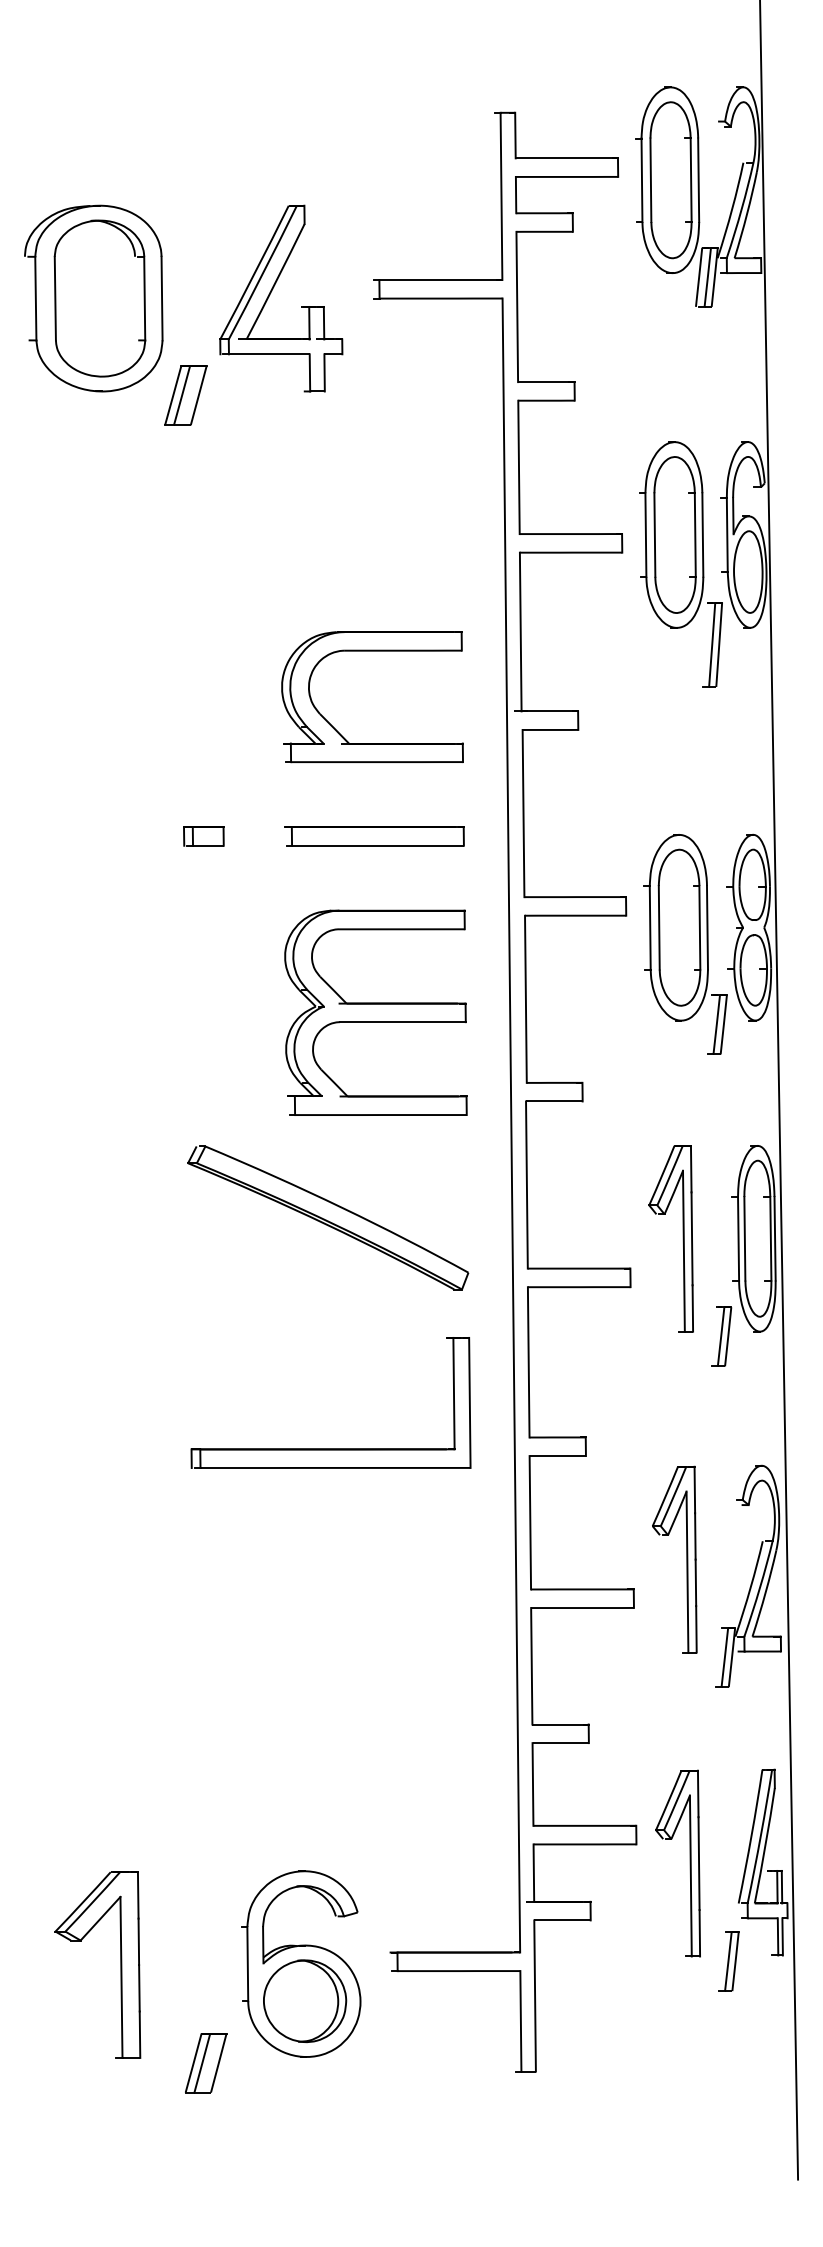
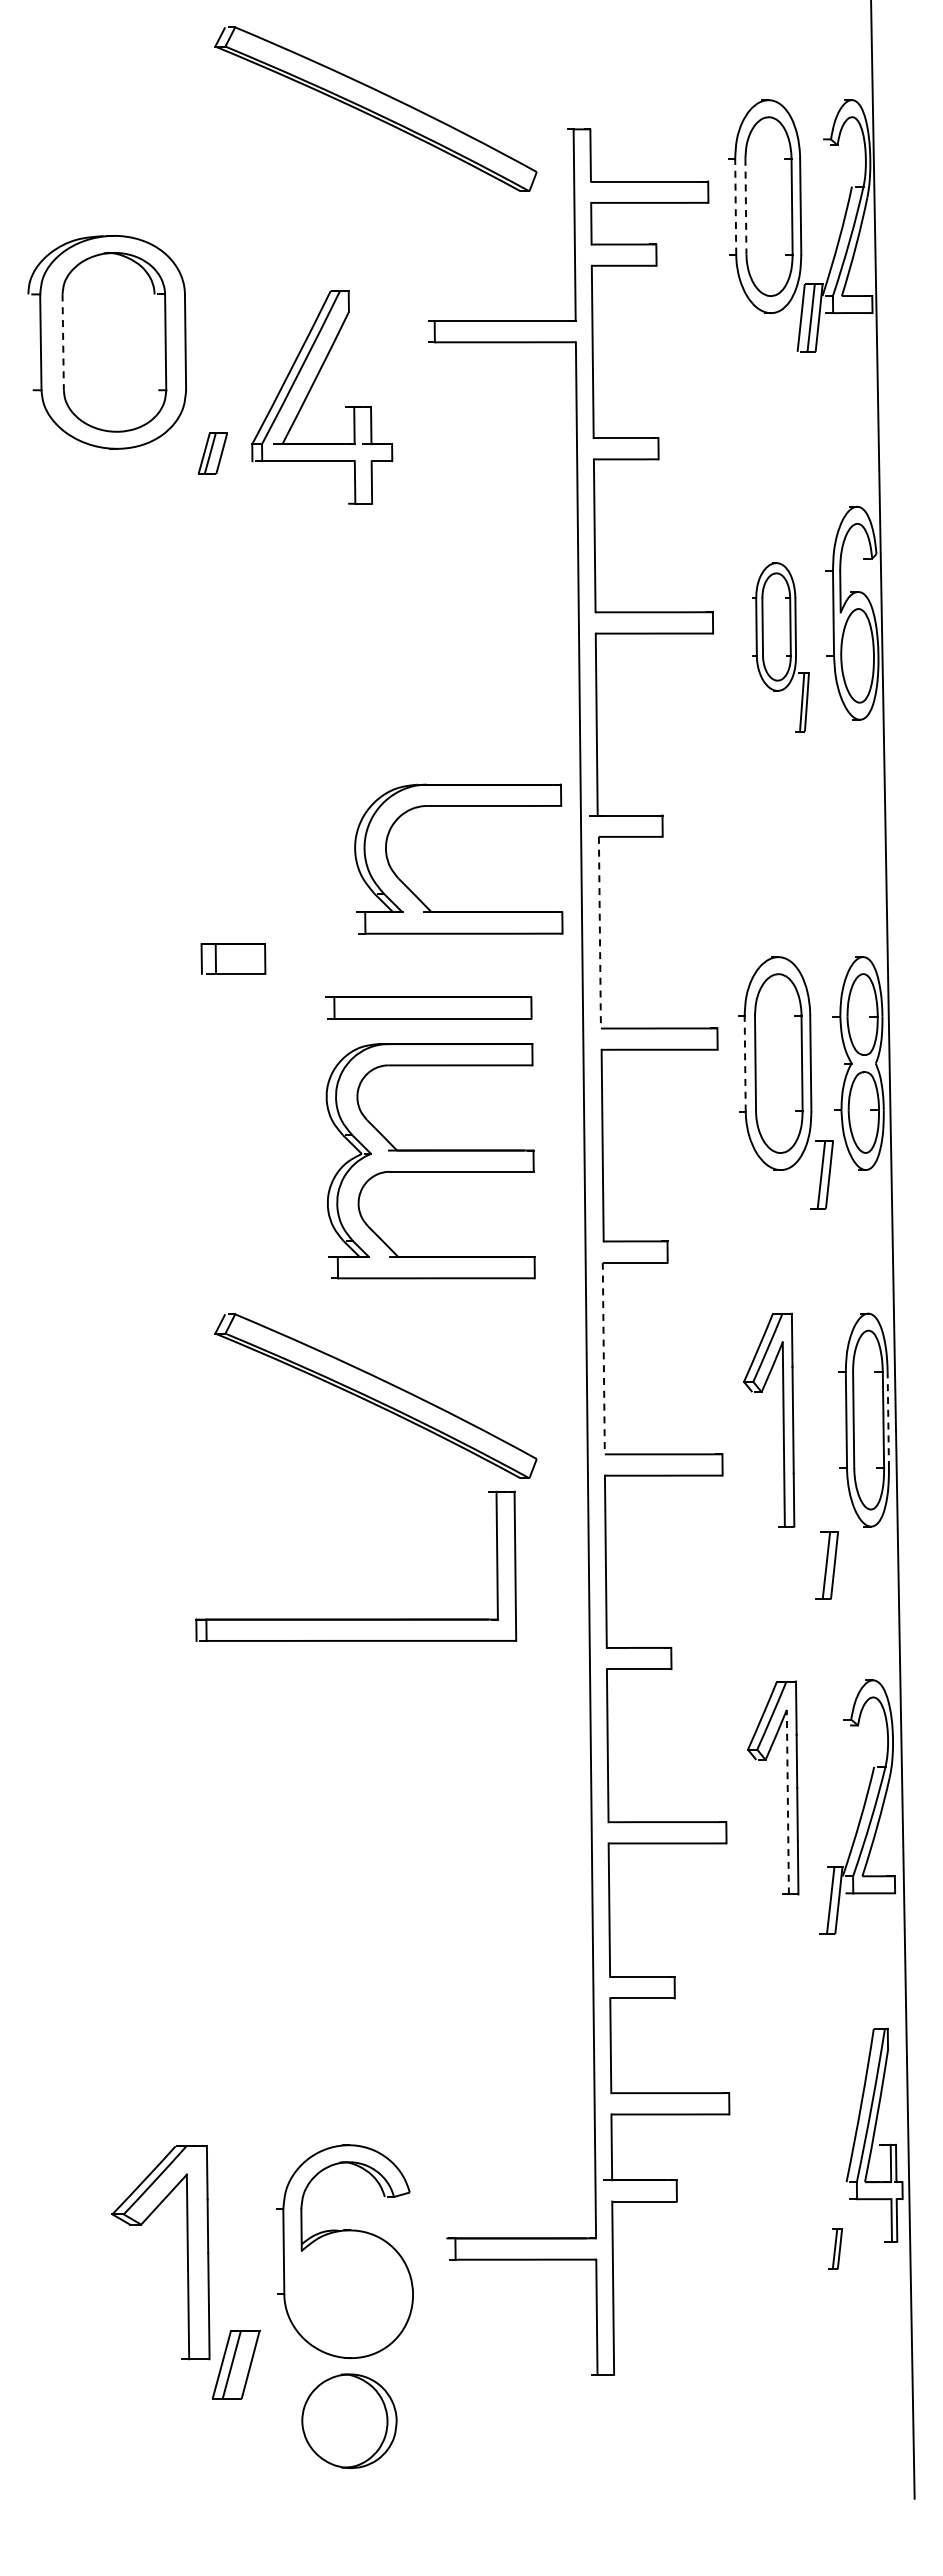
part: (327, 94) -> (375, 108), added
line: (641, 180) -> (735, 206), solid -> dashed
line: (650, 180) -> (745, 206), solid -> dashed
part: (271, 293) -> (310, 391), moved
line: (55, 298) -> (63, 342), solid -> dashed
part: (185, 395) -> (212, 453), size x0.6
part: (681, 564) -> (780, 647), size x0.6
part: (372, 651) -> (458, 806), moved
line: (523, 813) -> (599, 932), solid -> dashed
part: (203, 836) -> (233, 958), size x1.4
part: (373, 836) -> (428, 1007), moved
line: (650, 927) -> (745, 1063), solid -> dashed
line: (526, 1184) -> (603, 1358), solid -> dashed
line: (775, 1239) -> (888, 1420), solid -> dashed
part: (721, 1336) -> (826, 1565), moved
part: (331, 1448) -> (356, 1618), moved
line: (687, 1571) -> (787, 1801), solid -> dashed
part: (689, 1863) -> (790, 2136), removed
part: (729, 1961) -> (835, 2248), size x0.6
part: (120, 1963) -> (186, 2251), moved
part: (305, 2001) -> (349, 2421), moved

